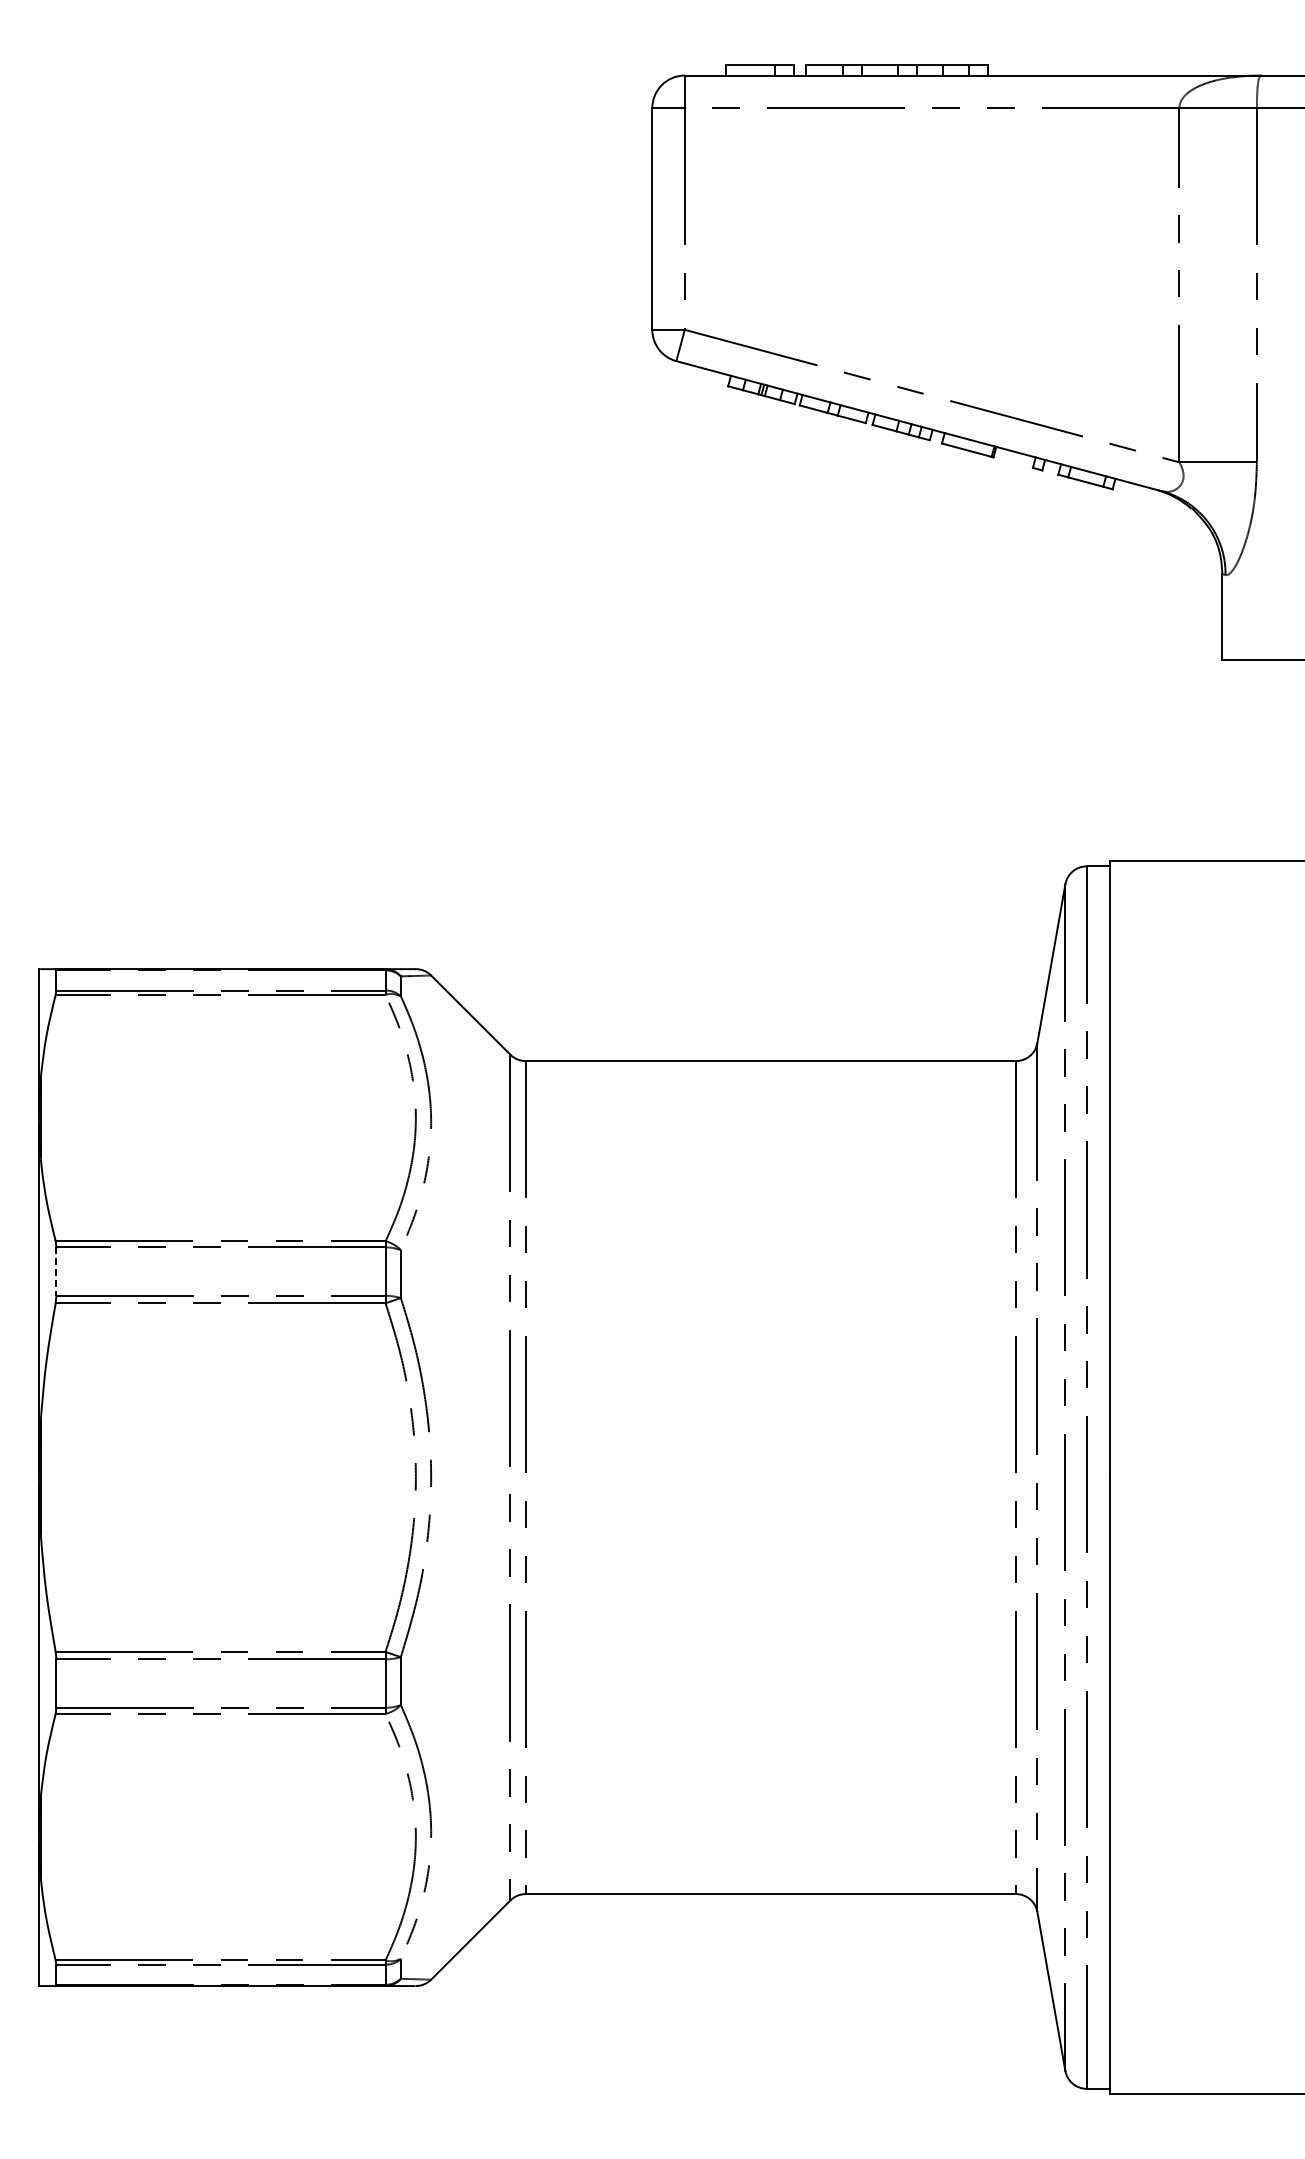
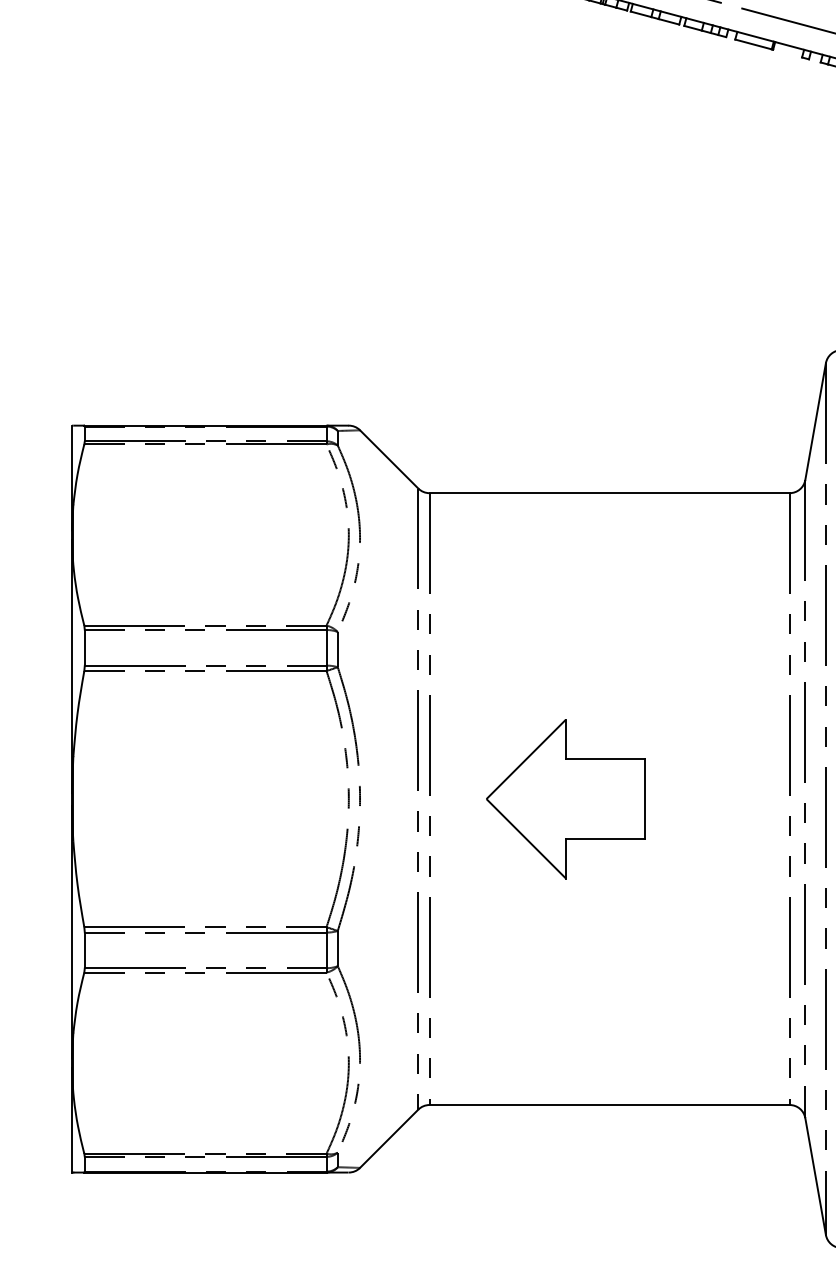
line: (56, 1272) -> (84, 648), dashed -> solid
part: (711, 1477) -> (565, 799), added

